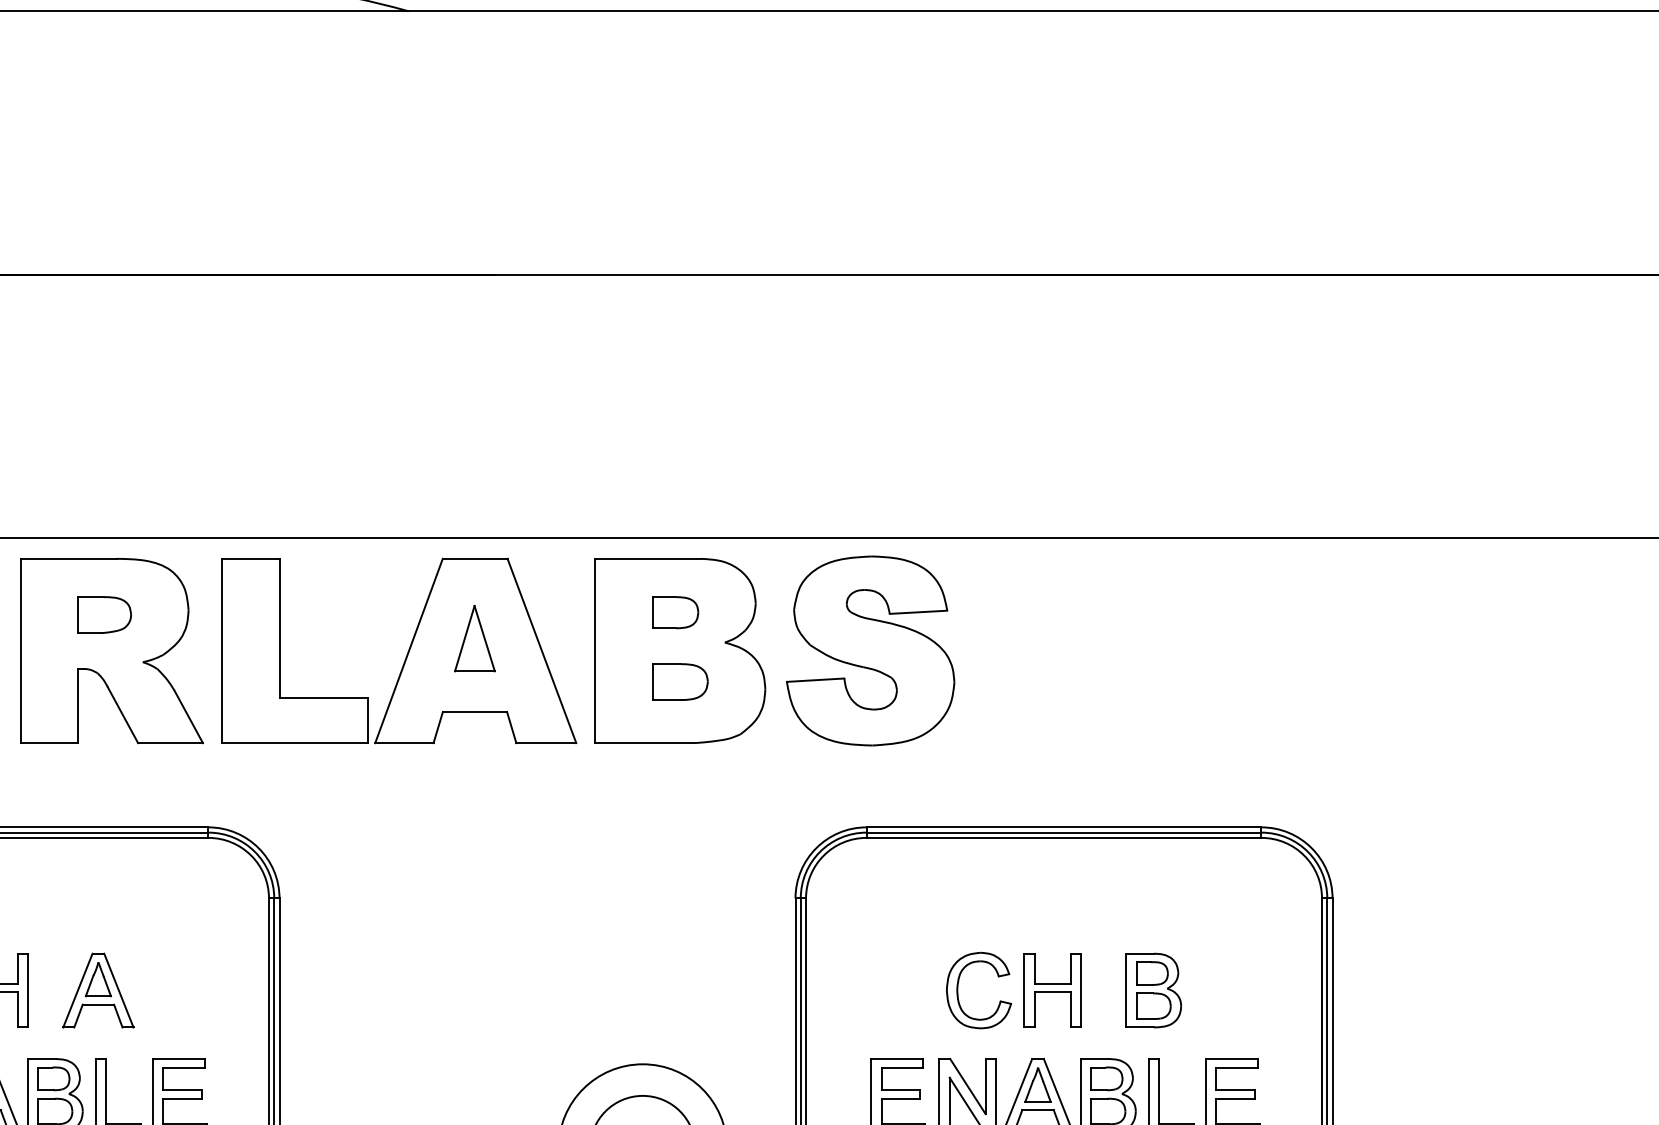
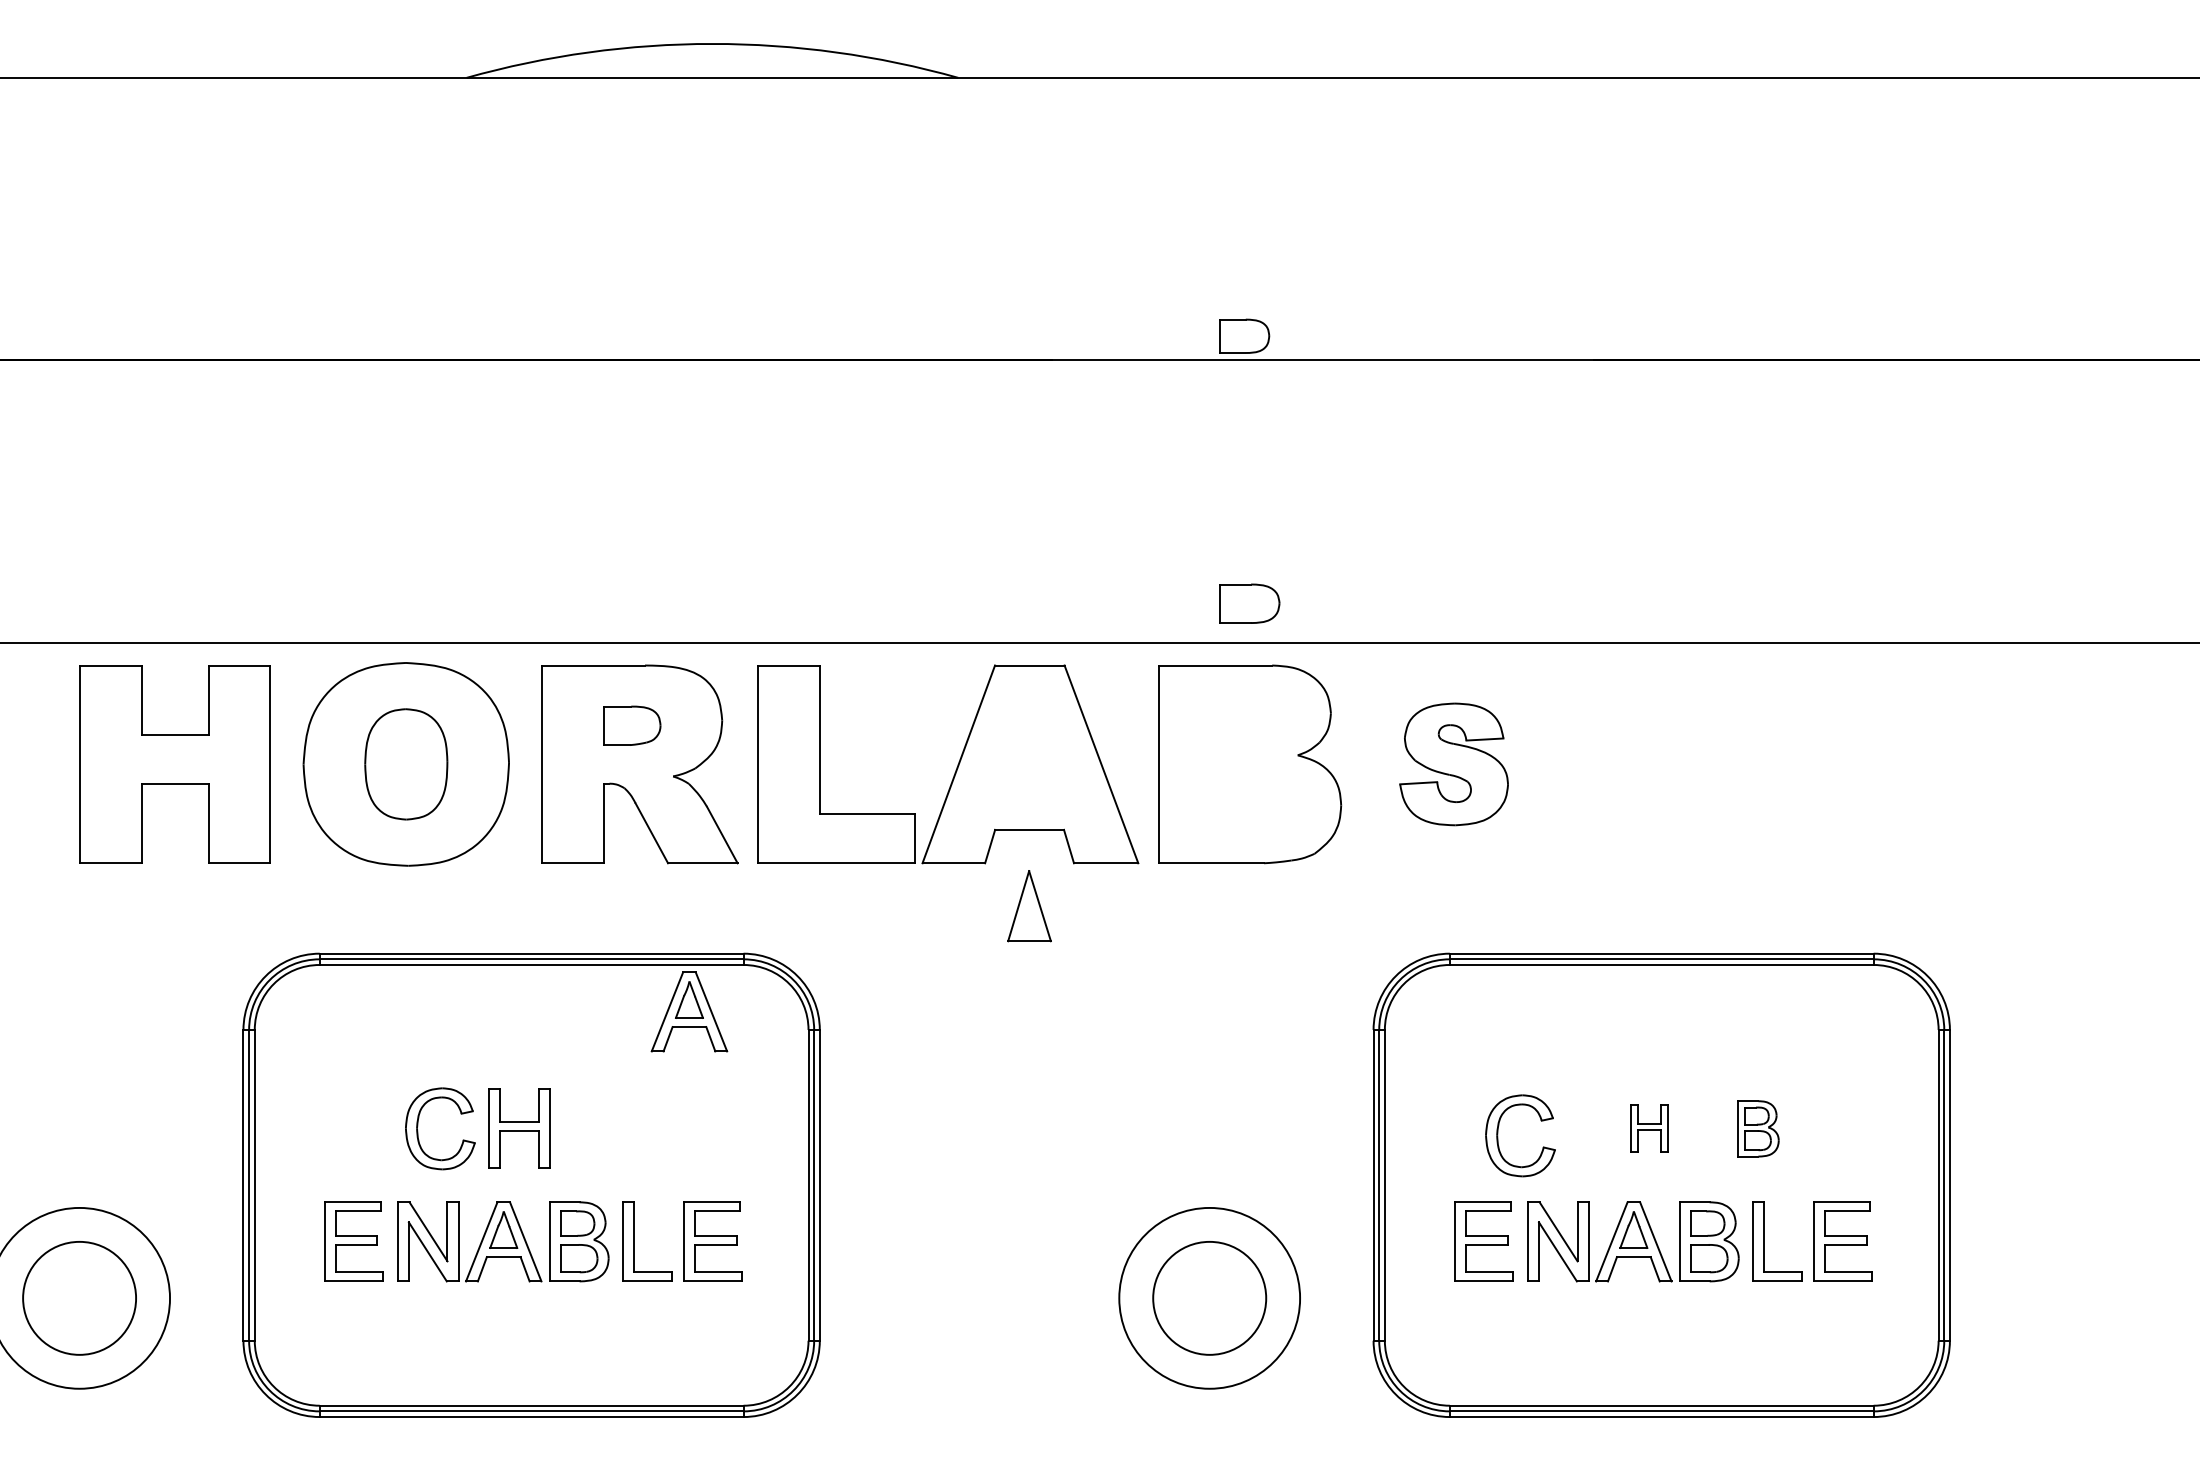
part: (675, 611) -> (1244, 335), moved
part: (474, 638) -> (1029, 906), moved
part: (869, 651) -> (1453, 764), size x0.6
part: (679, 681) -> (1249, 603), moved
part: (98, 990) -> (689, 1011), moved
part: (958, 990) -> (1498, 1135), moved
part: (1052, 990) -> (1649, 1128), size x0.6
part: (1154, 990) -> (1758, 1128), size x0.7

